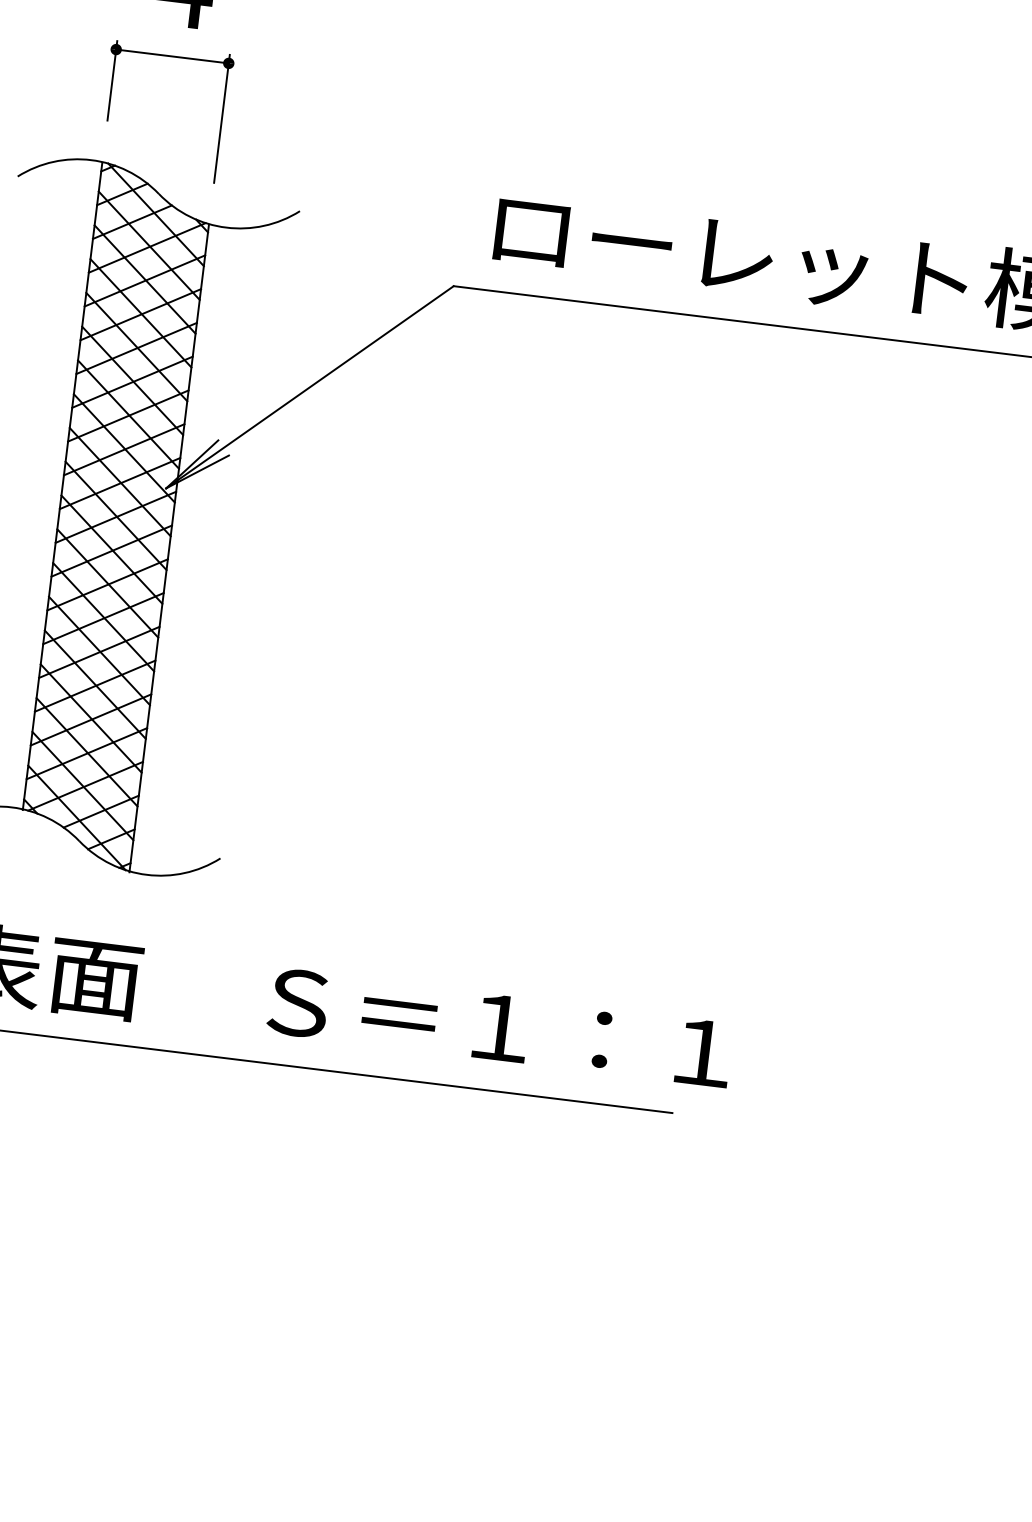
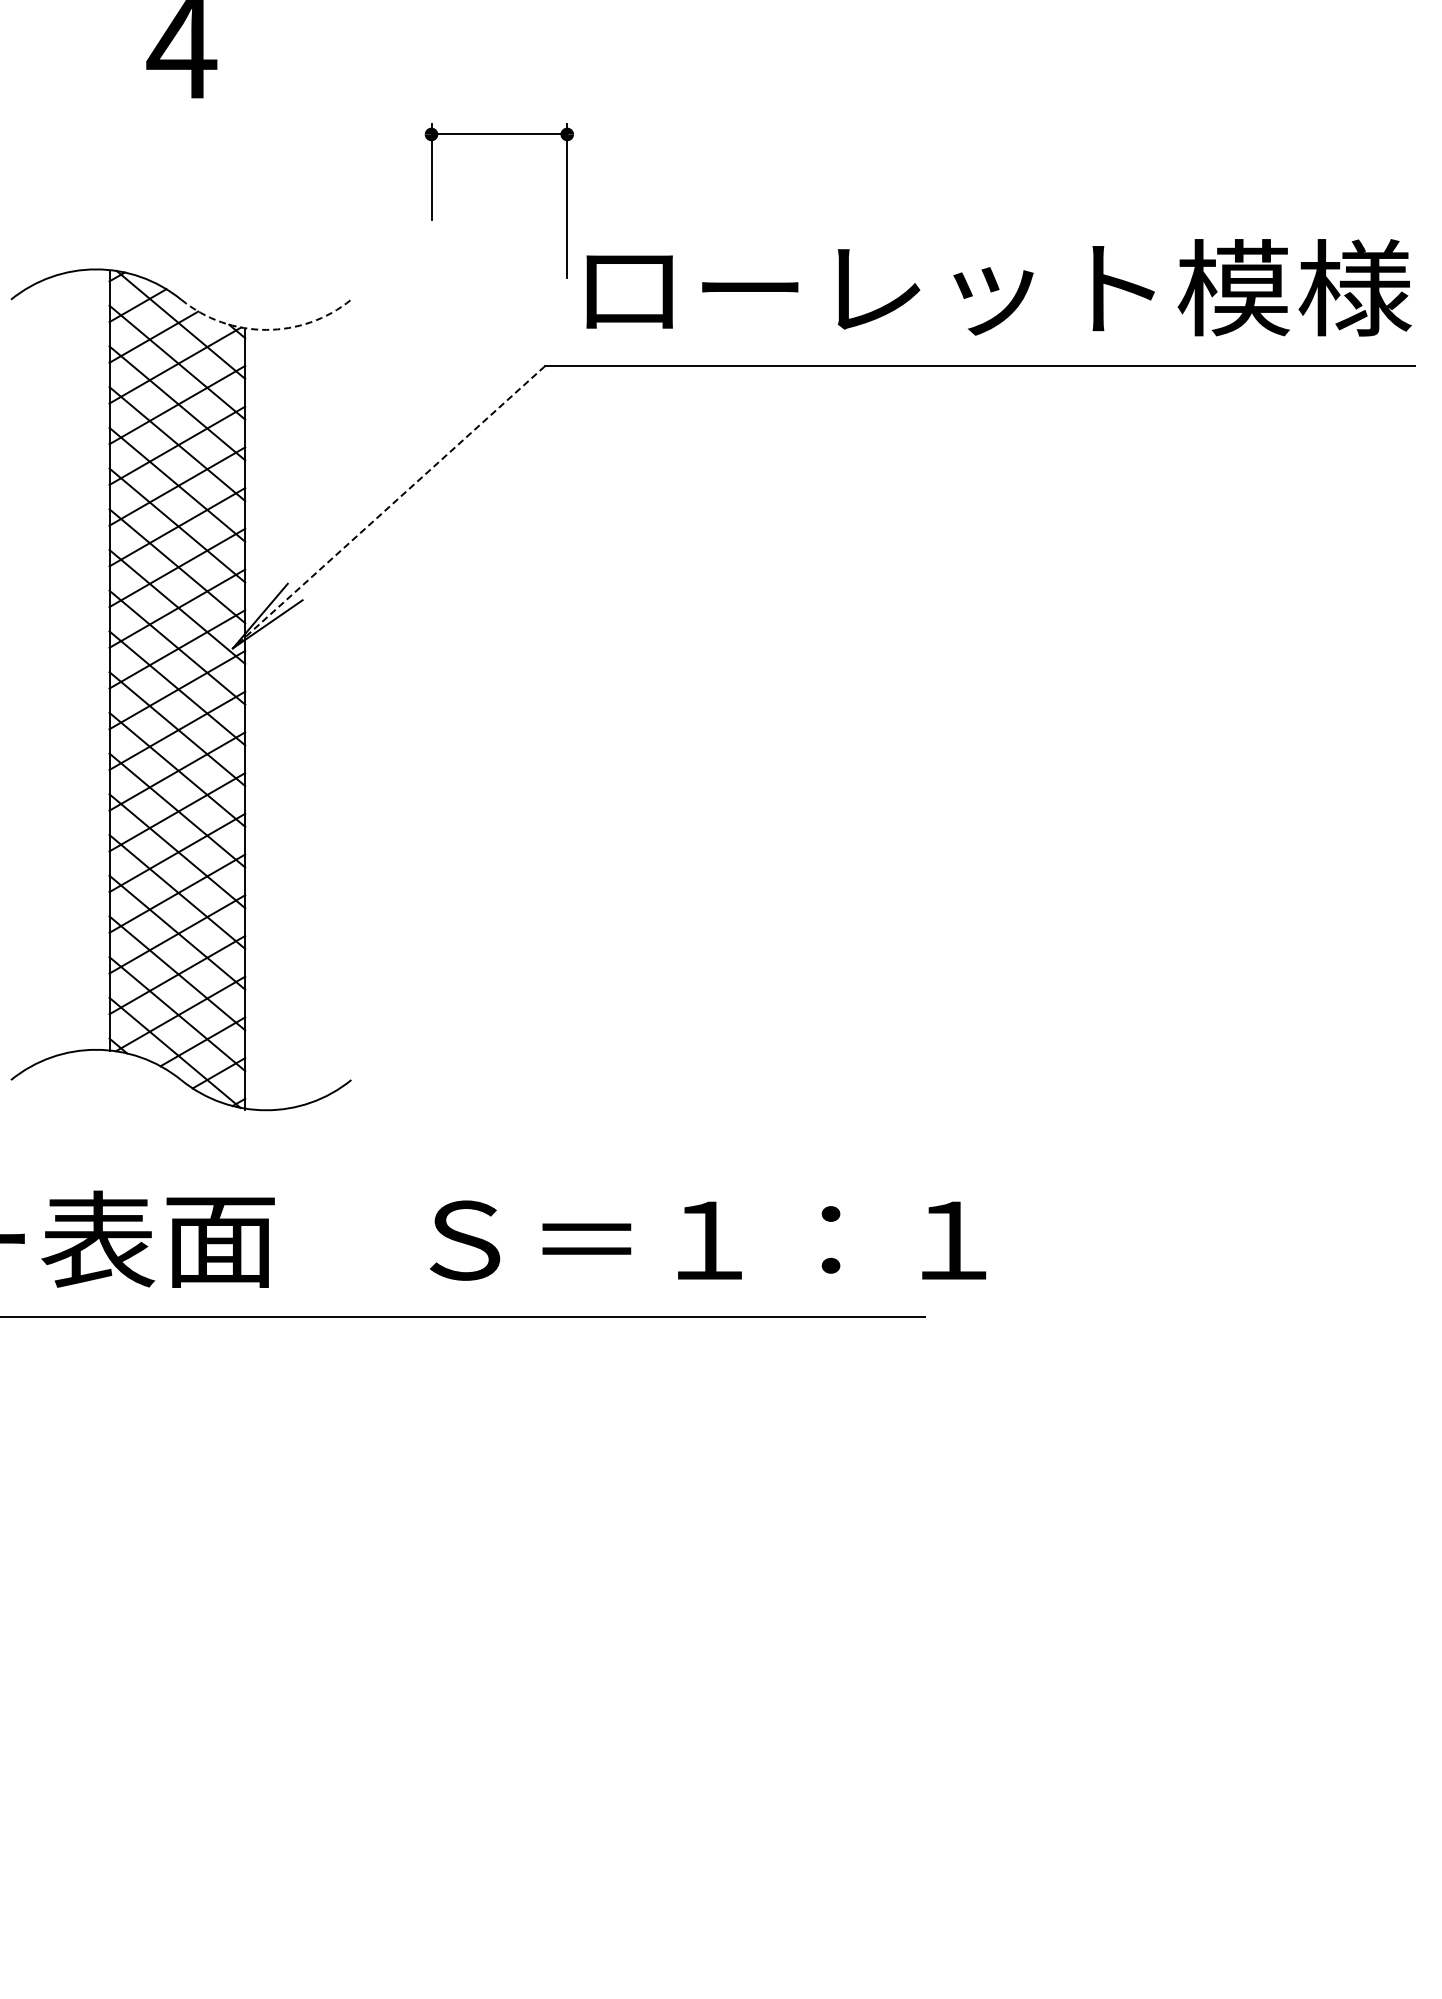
part: (171, 56) -> (498, 134), moved
arc: (226, 227) -> (266, 329), solid -> dashed
line: (309, 387) -> (388, 507), solid -> dashed

